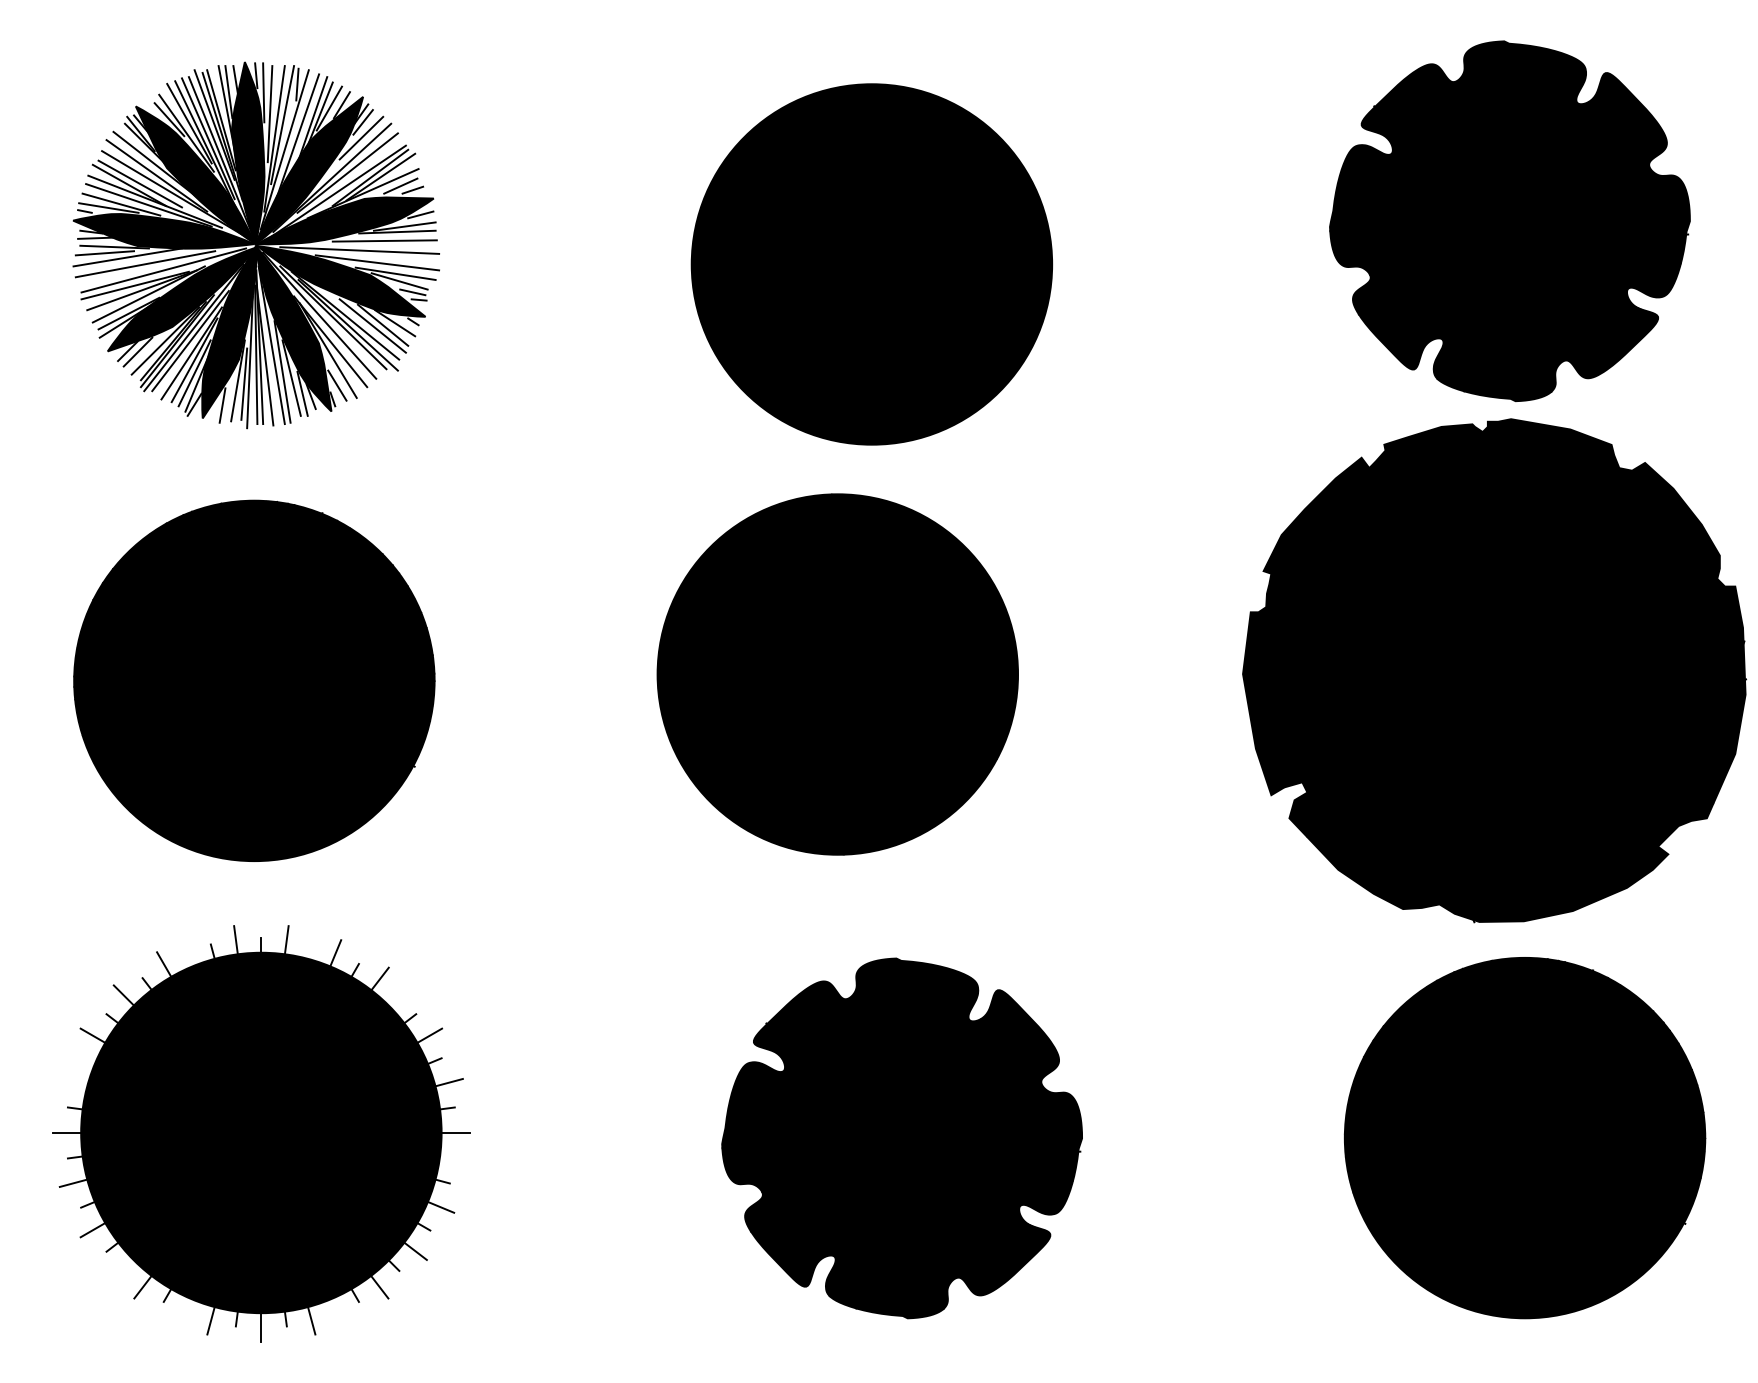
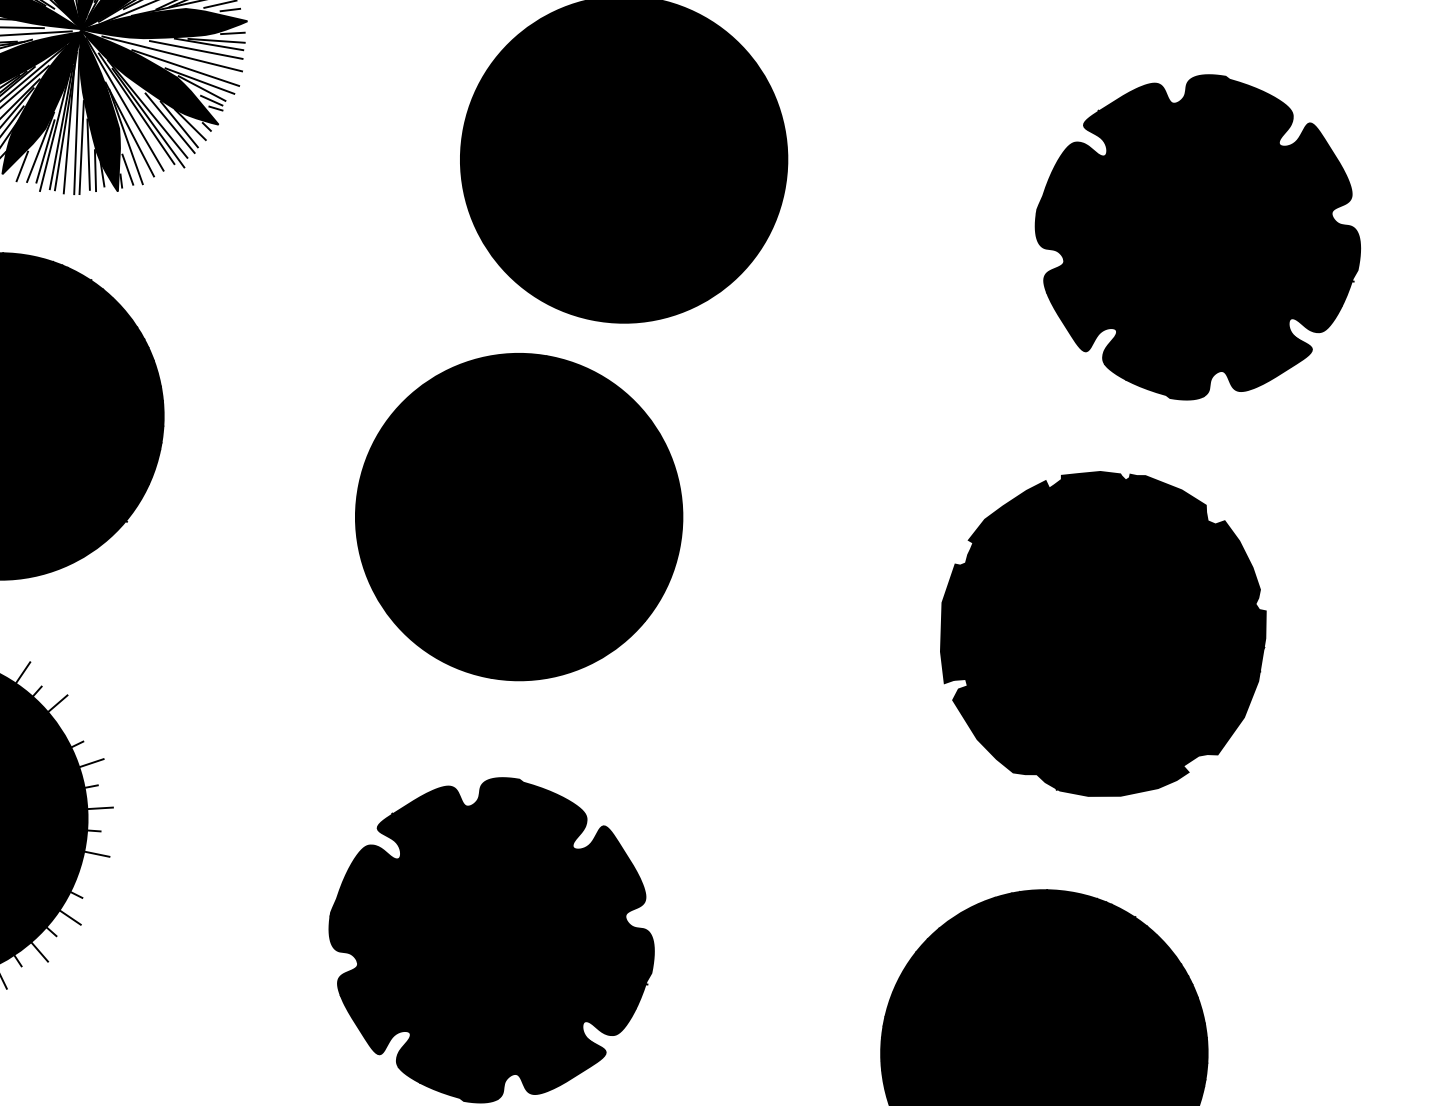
part: (1493, 670) -> (1101, 632), size x0.71

